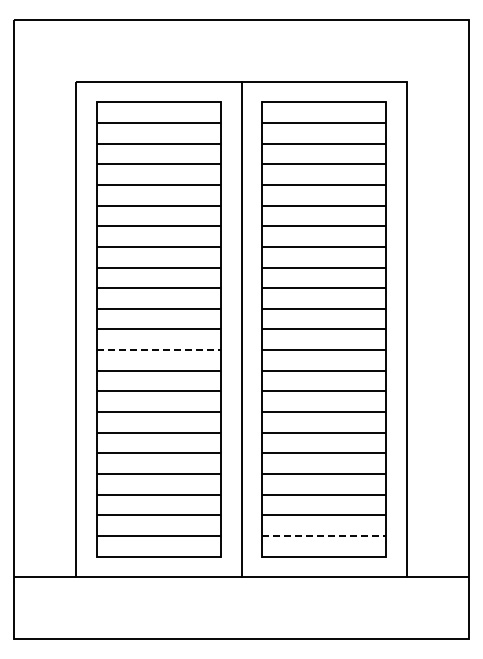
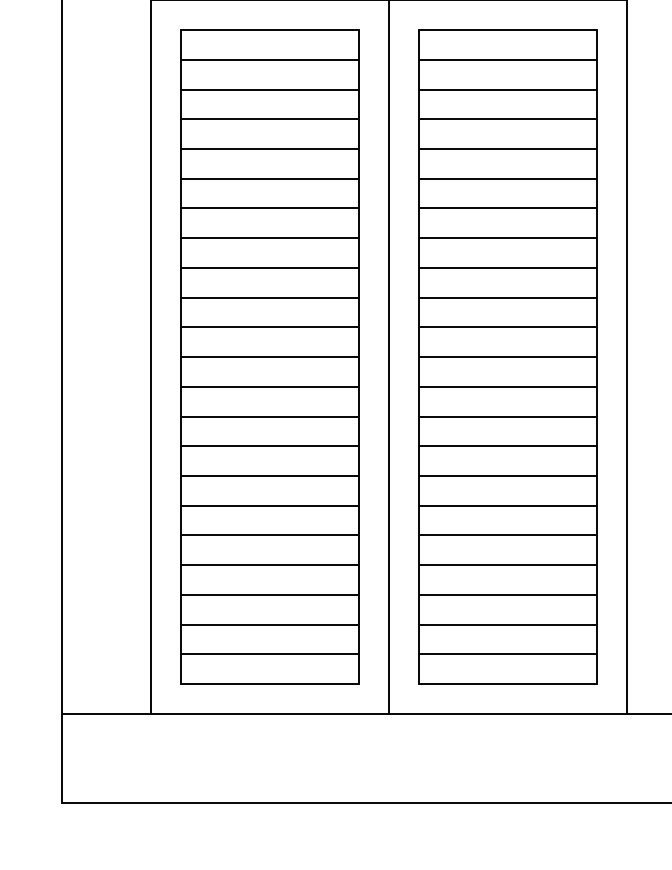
line: (158, 350) -> (269, 387), dashed -> solid
line: (324, 535) -> (508, 653), dashed -> solid

